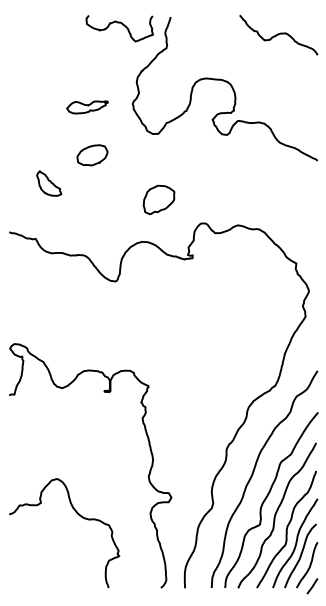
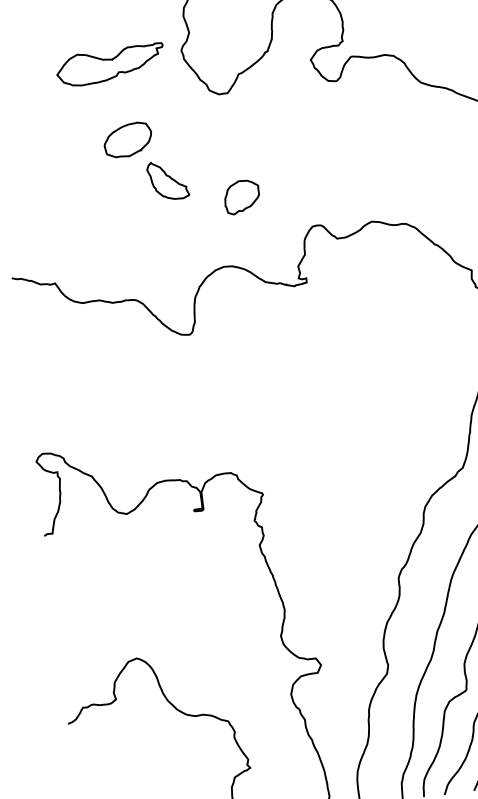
part: (87, 107) -> (110, 65), size x1.67
part: (49, 183) -> (168, 180), moved
part: (158, 199) -> (241, 196), size x0.71

